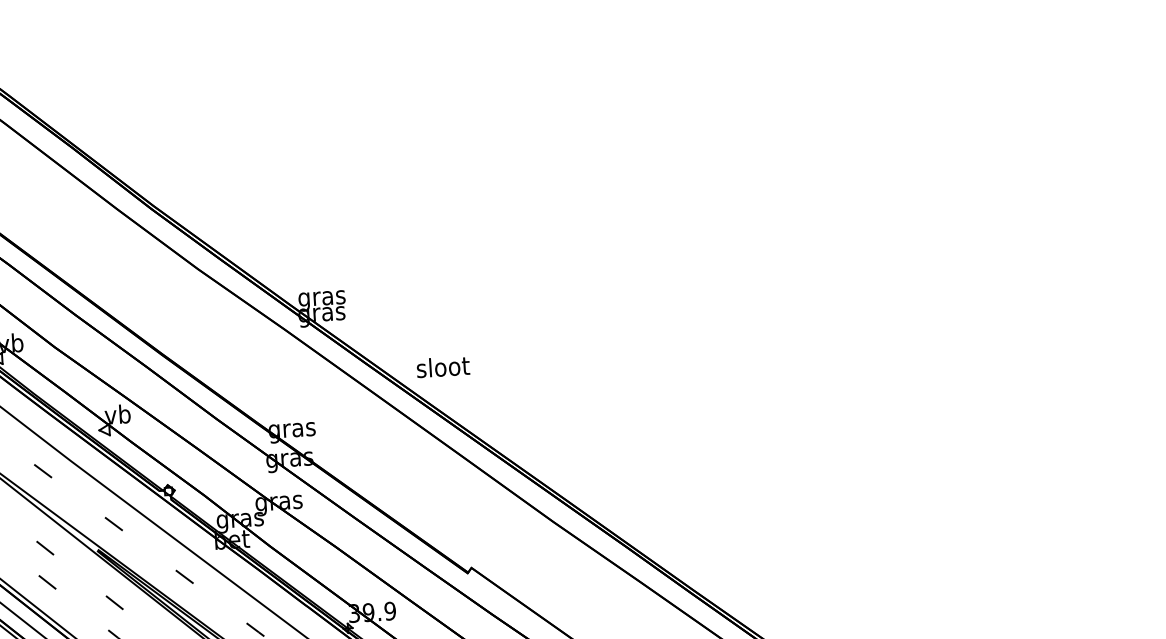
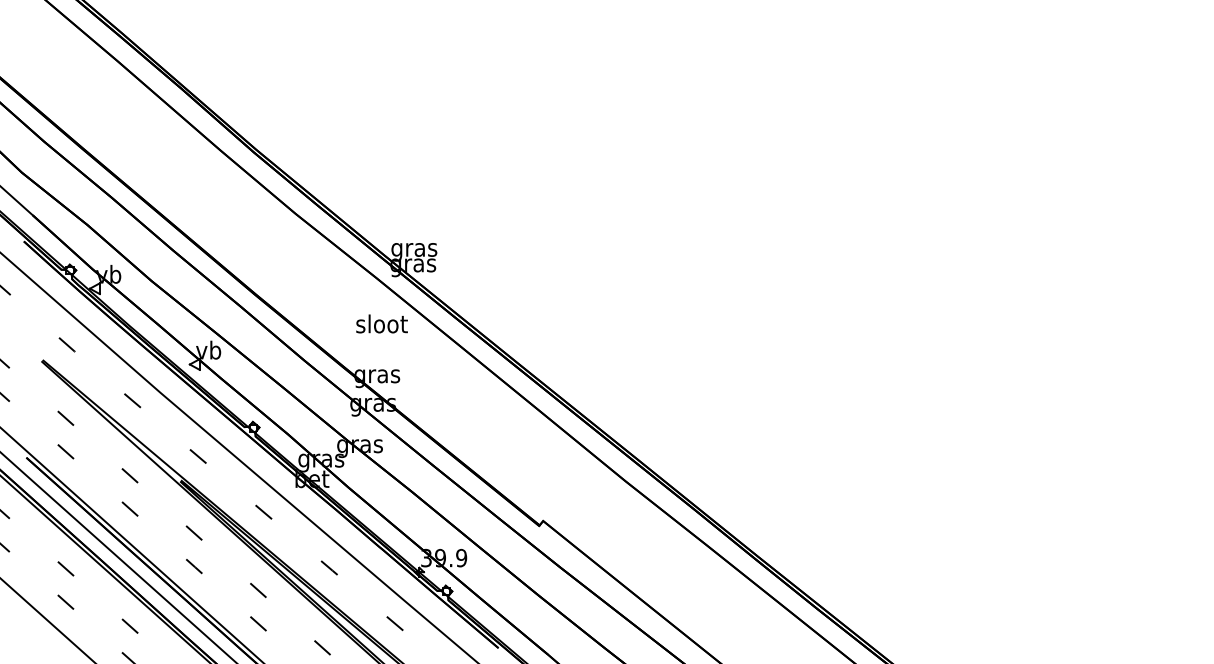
text: (442, 366) -> (381, 323), moved

